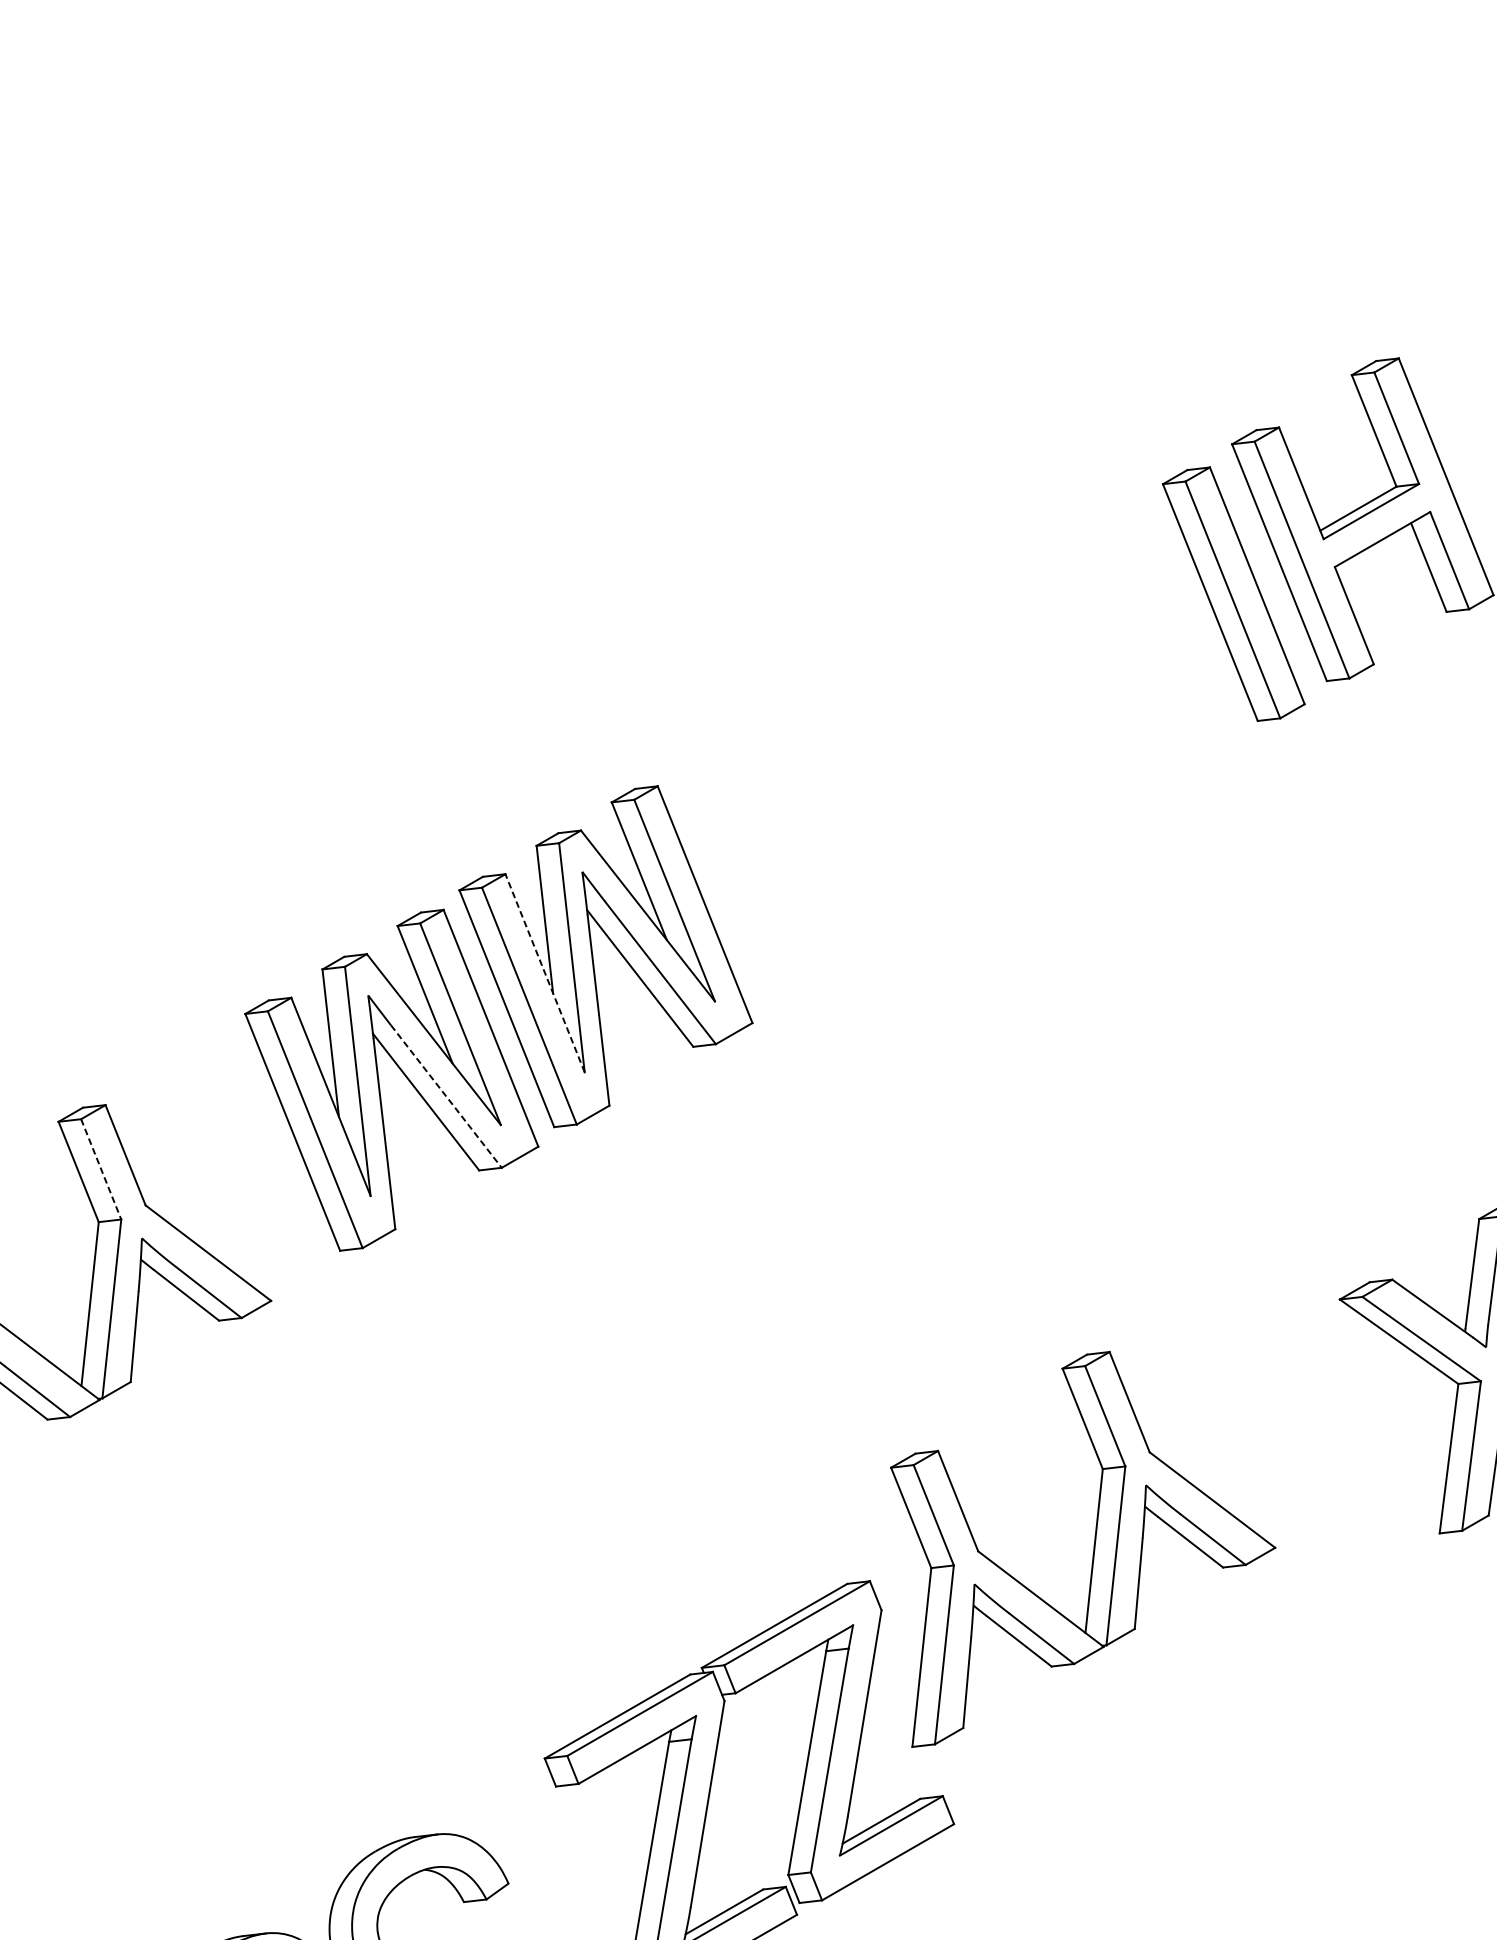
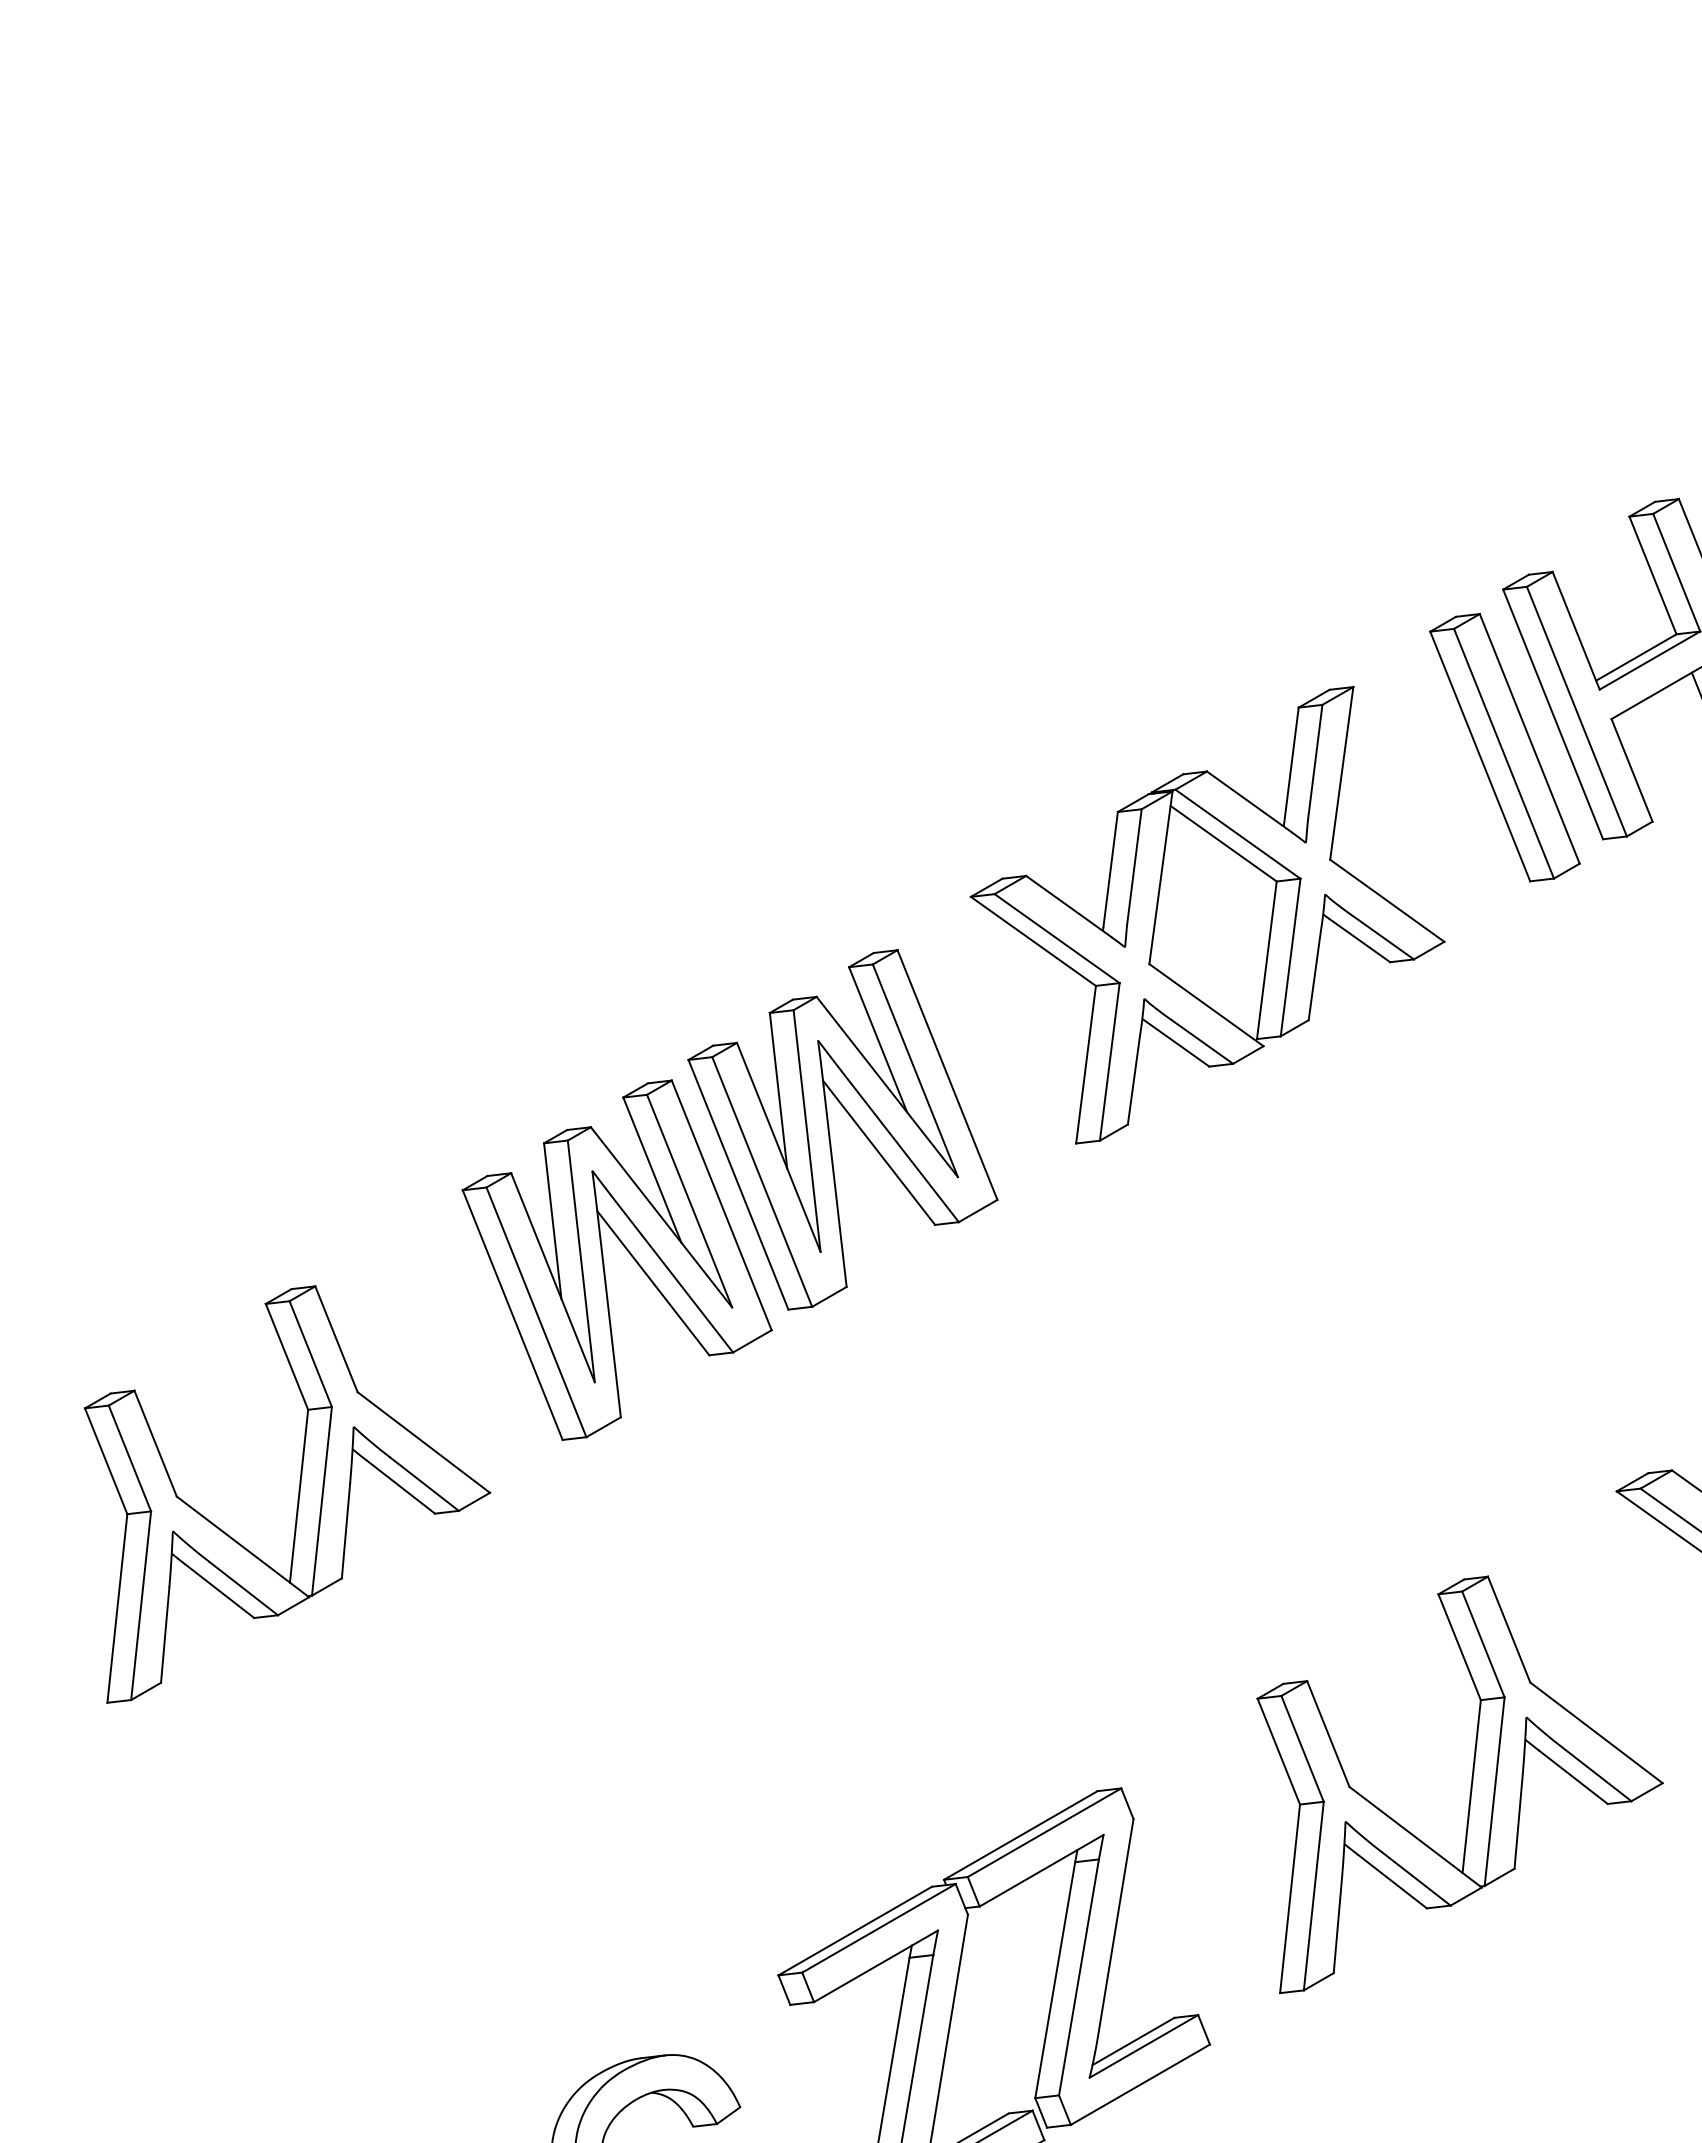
part: (951, 753) -> (1207, 915), added
line: (544, 973) -> (778, 1147), dashed -> solid
line: (447, 1096) -> (675, 1277), dashed -> solid
line: (100, 1169) -> (310, 1354), dashed -> solid
part: (1093, 1550) -> (1470, 1785), moved

